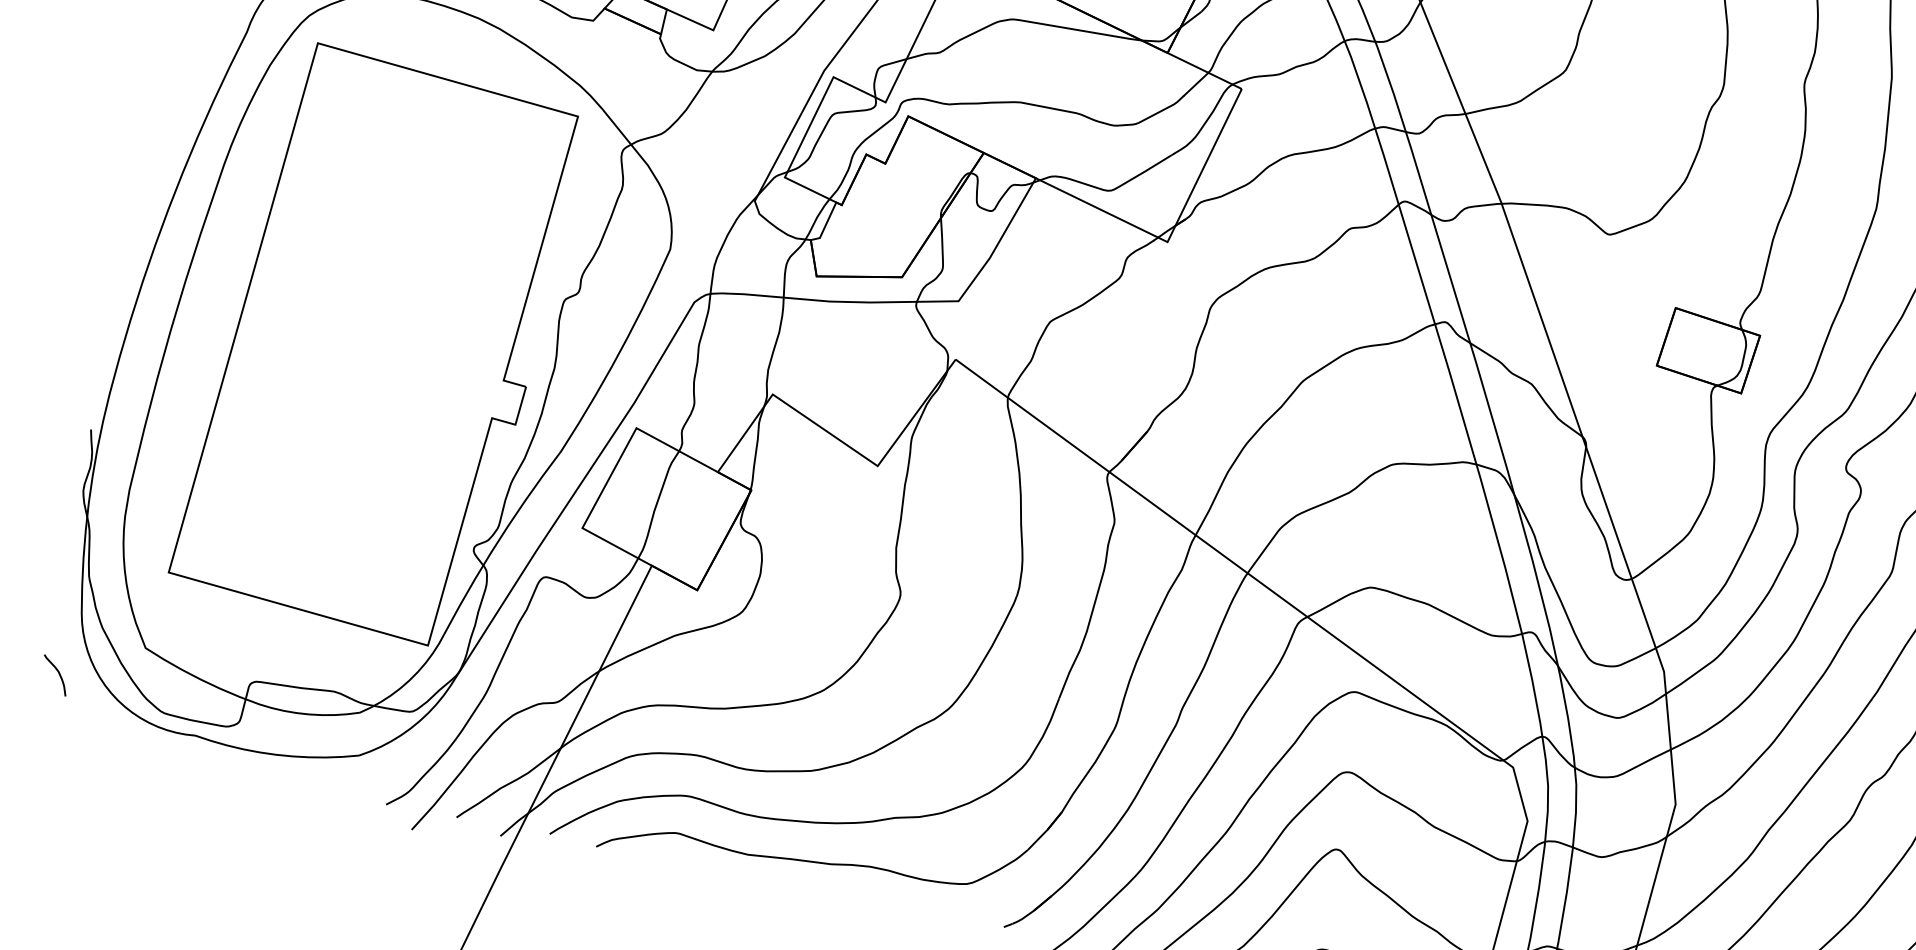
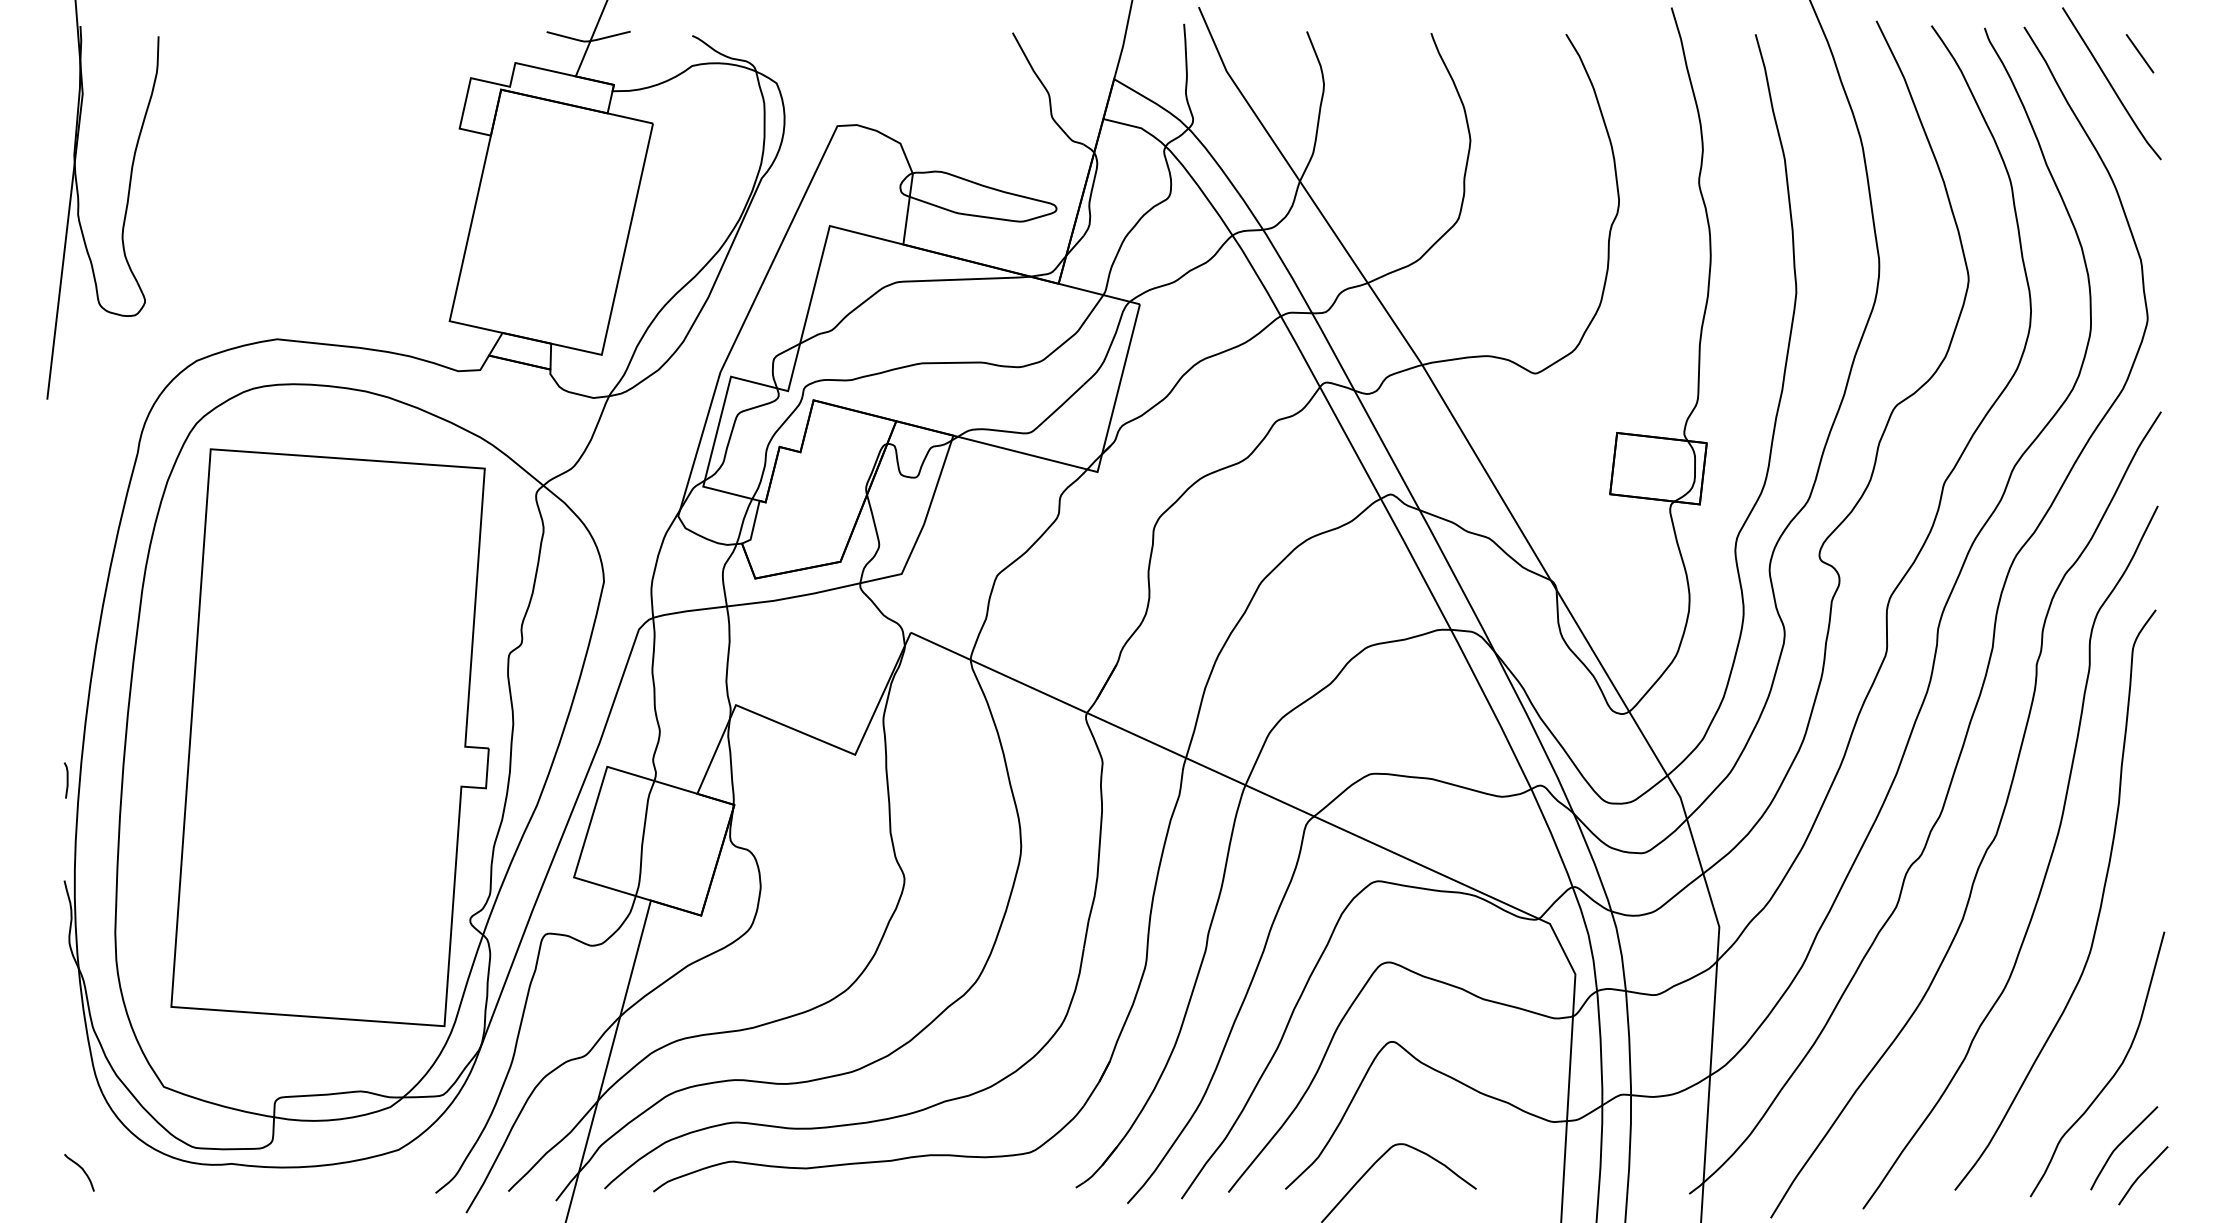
line: (112, 333) -> (66, 780), added
curve: (57, 672) -> (81, 1169), moved

